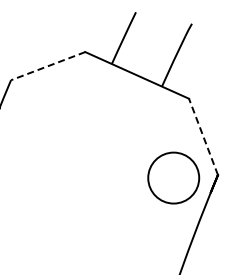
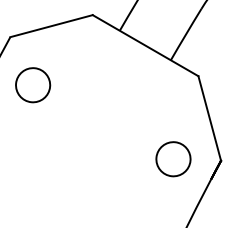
line: (48, 66) -> (51, 26), dashed -> solid
circle: (36, 122) -> (32, 85), added
line: (203, 136) -> (209, 118), dashed -> solid
circle: (173, 178) -> (173, 159), size x0.62

